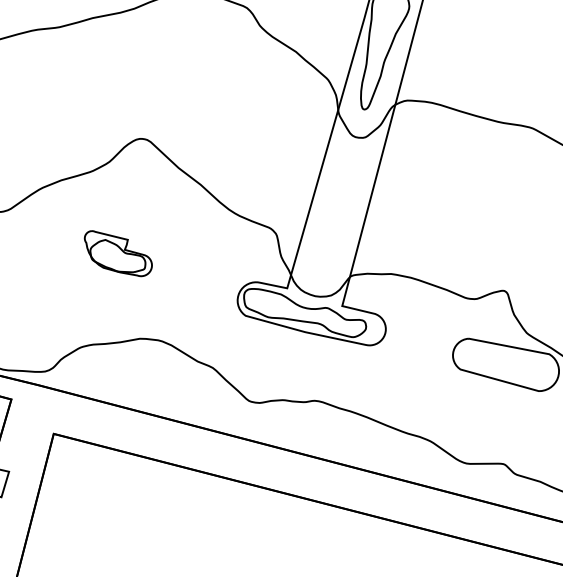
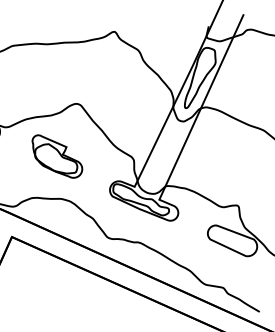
part: (118, 253) -> (57, 156), size x1.67

